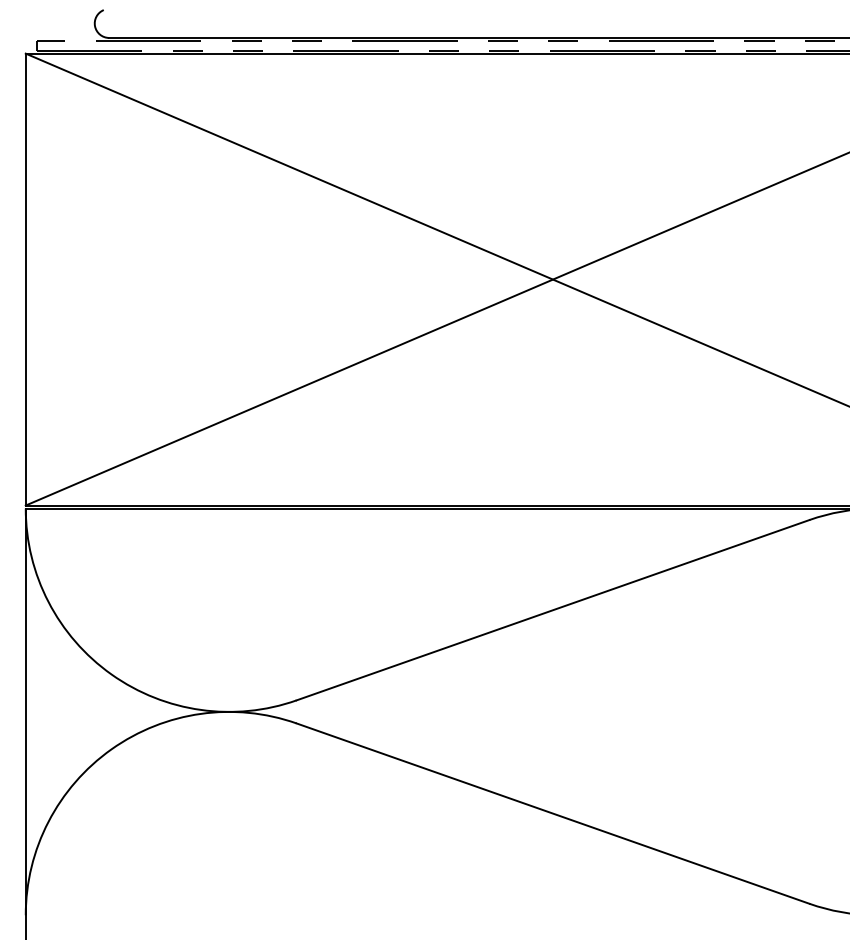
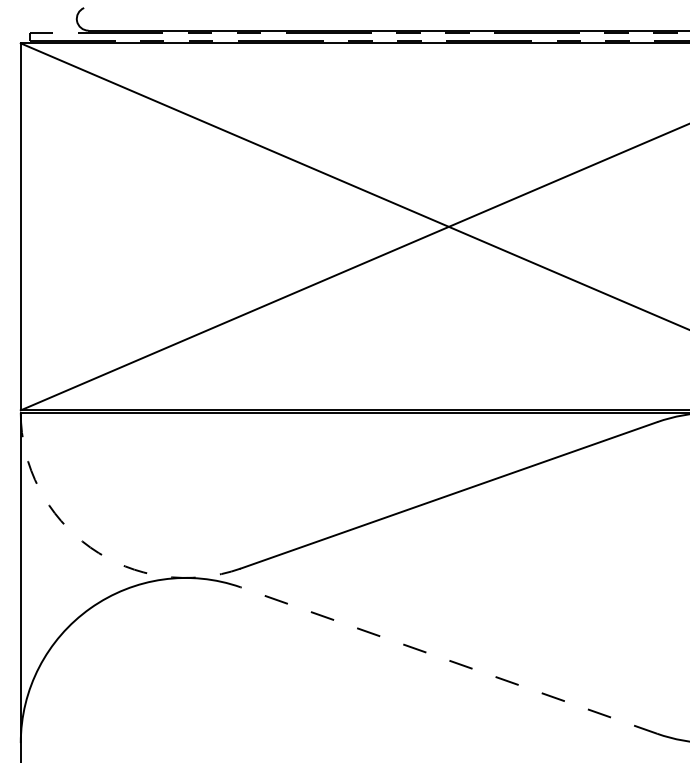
arc: (111, 674) -> (90, 547), solid -> dashed
line: (552, 813) -> (448, 660), solid -> dashed

